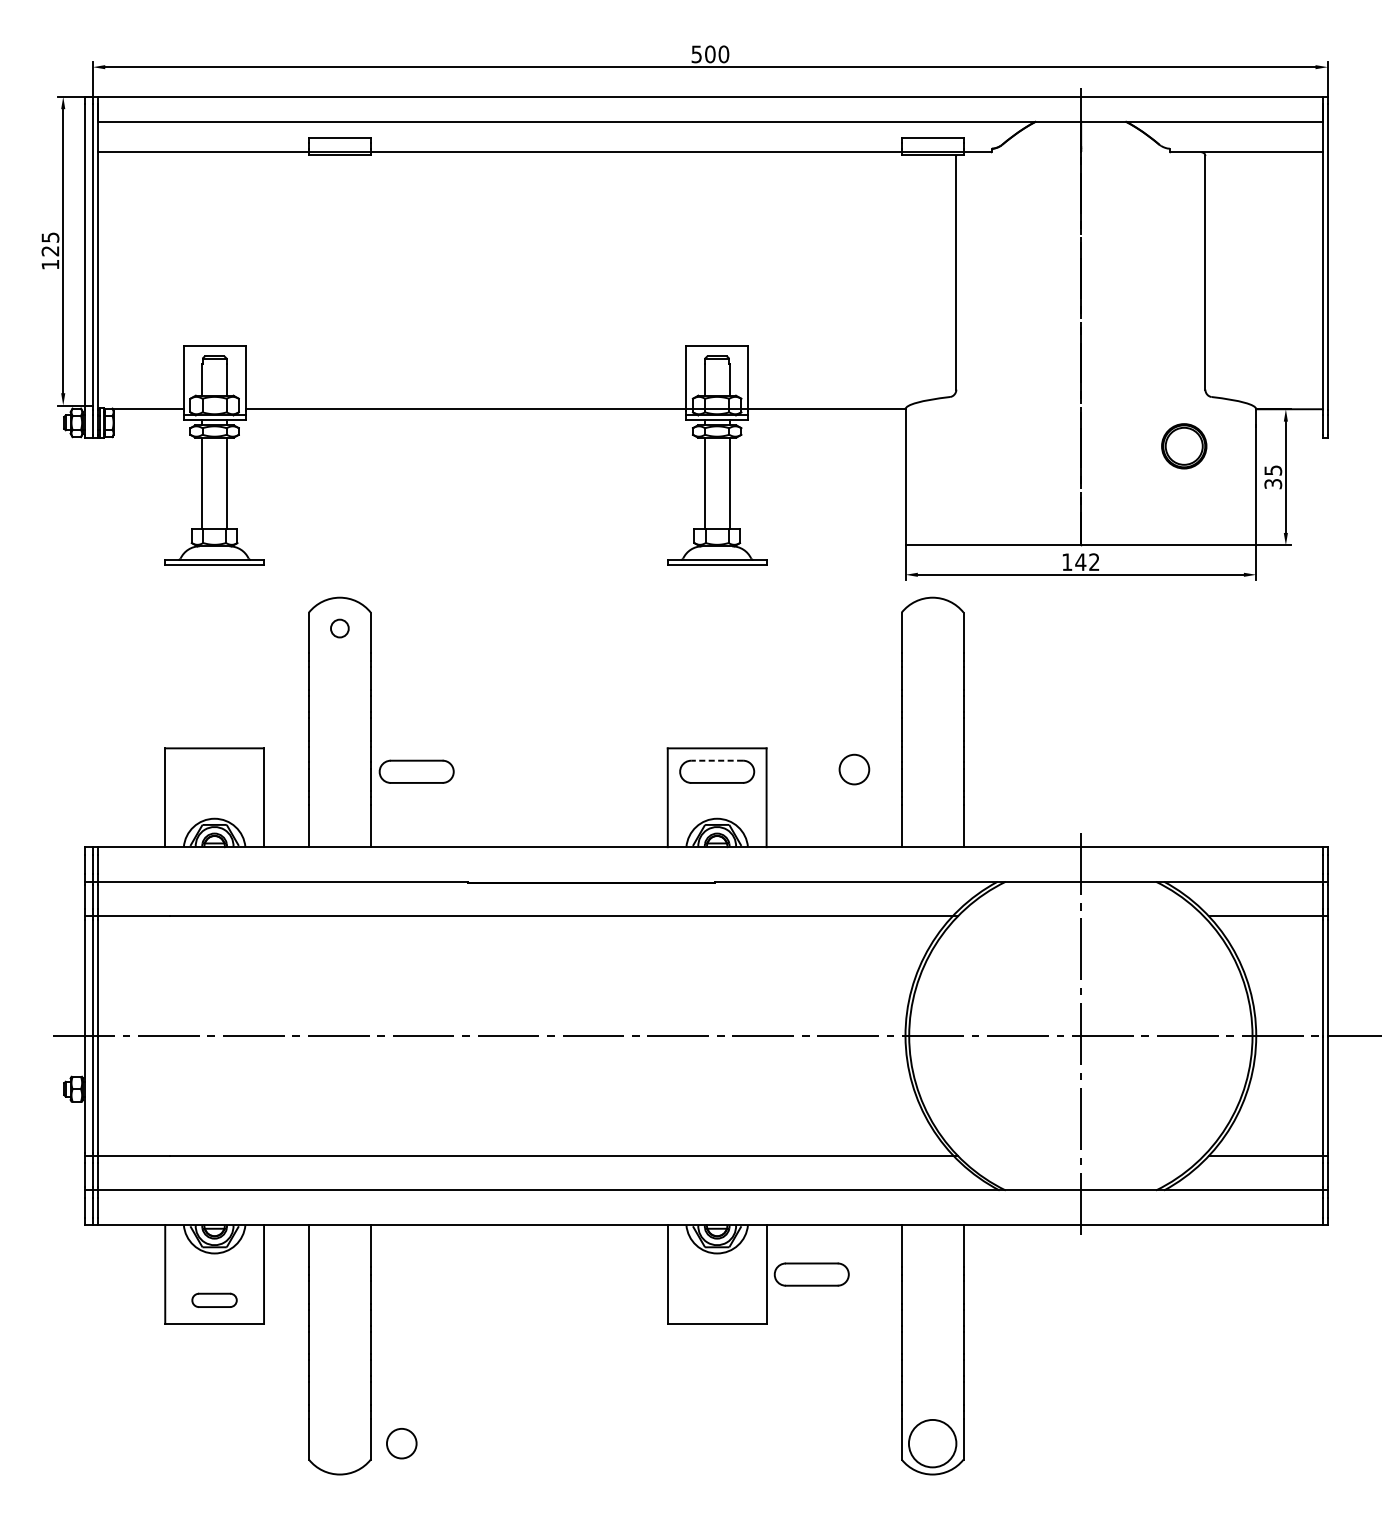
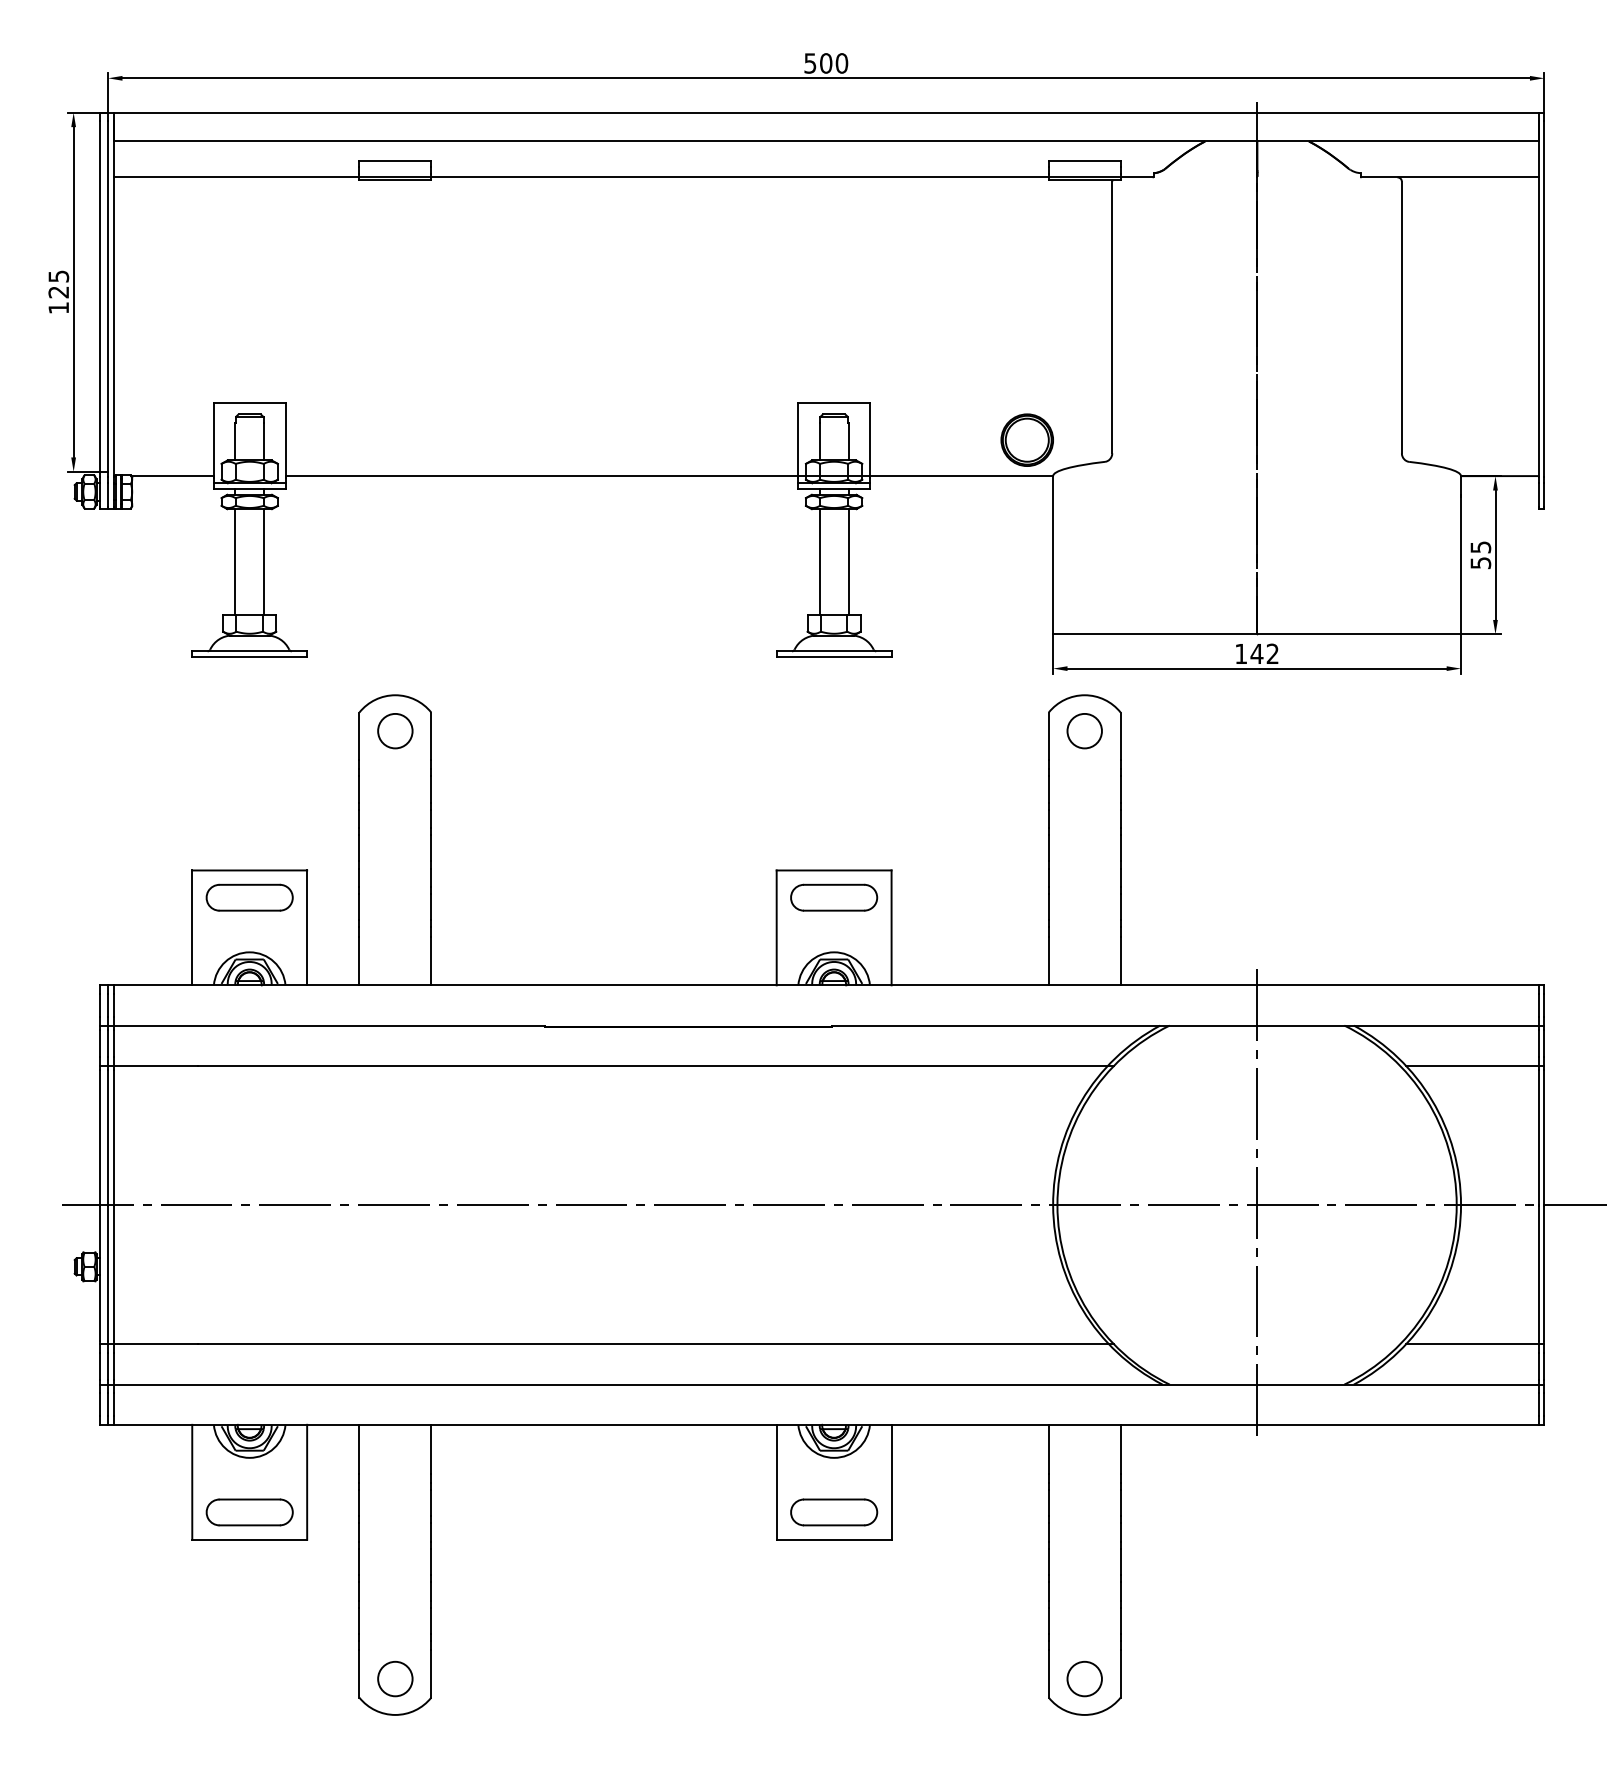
part: (1183, 445) -> (1026, 439), moved
text: (1272, 483) -> (1480, 562), 35 -> 55
circle: (340, 628) -> (395, 730), size x1.67
line: (716, 760) -> (833, 884), dashed -> solid
circle: (854, 769) -> (1084, 731), moved
part: (416, 771) -> (249, 897), moved
part: (812, 1274) -> (834, 1512), moved
part: (214, 1300) -> (249, 1512), size x1.67
circle: (401, 1443) -> (395, 1678), moved
circle: (932, 1443) -> (1084, 1678), size x0.62

